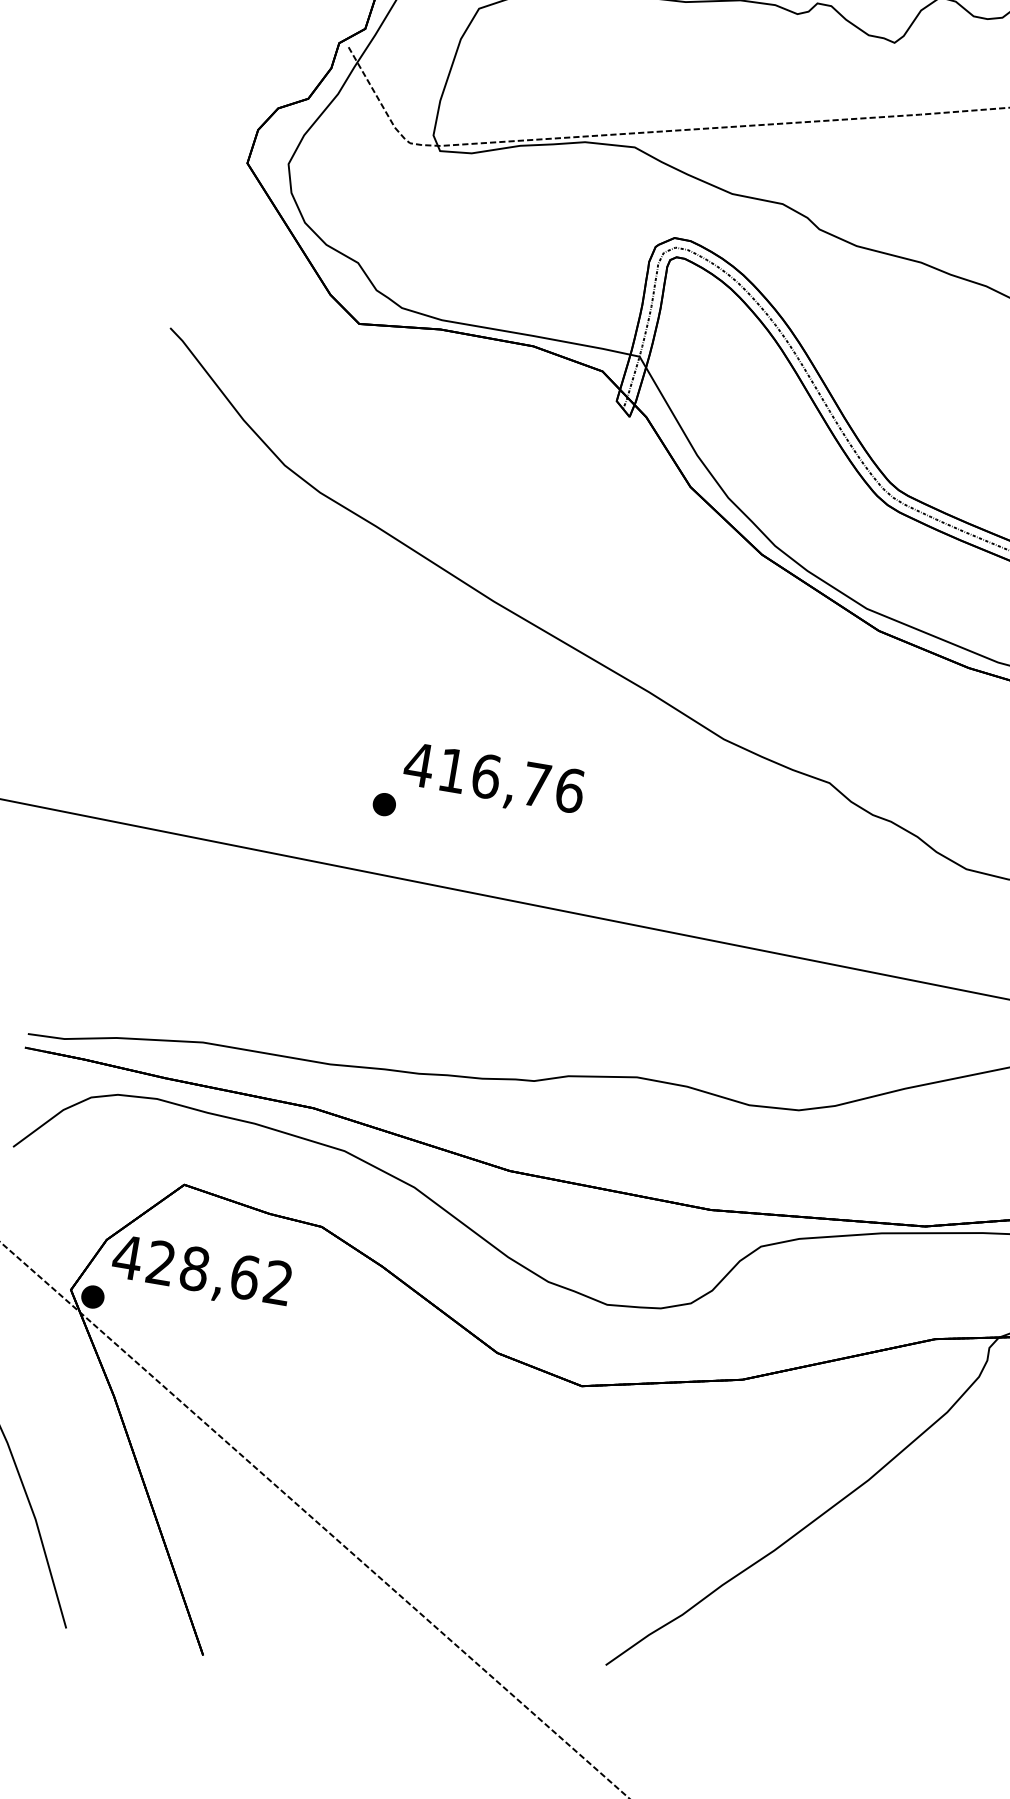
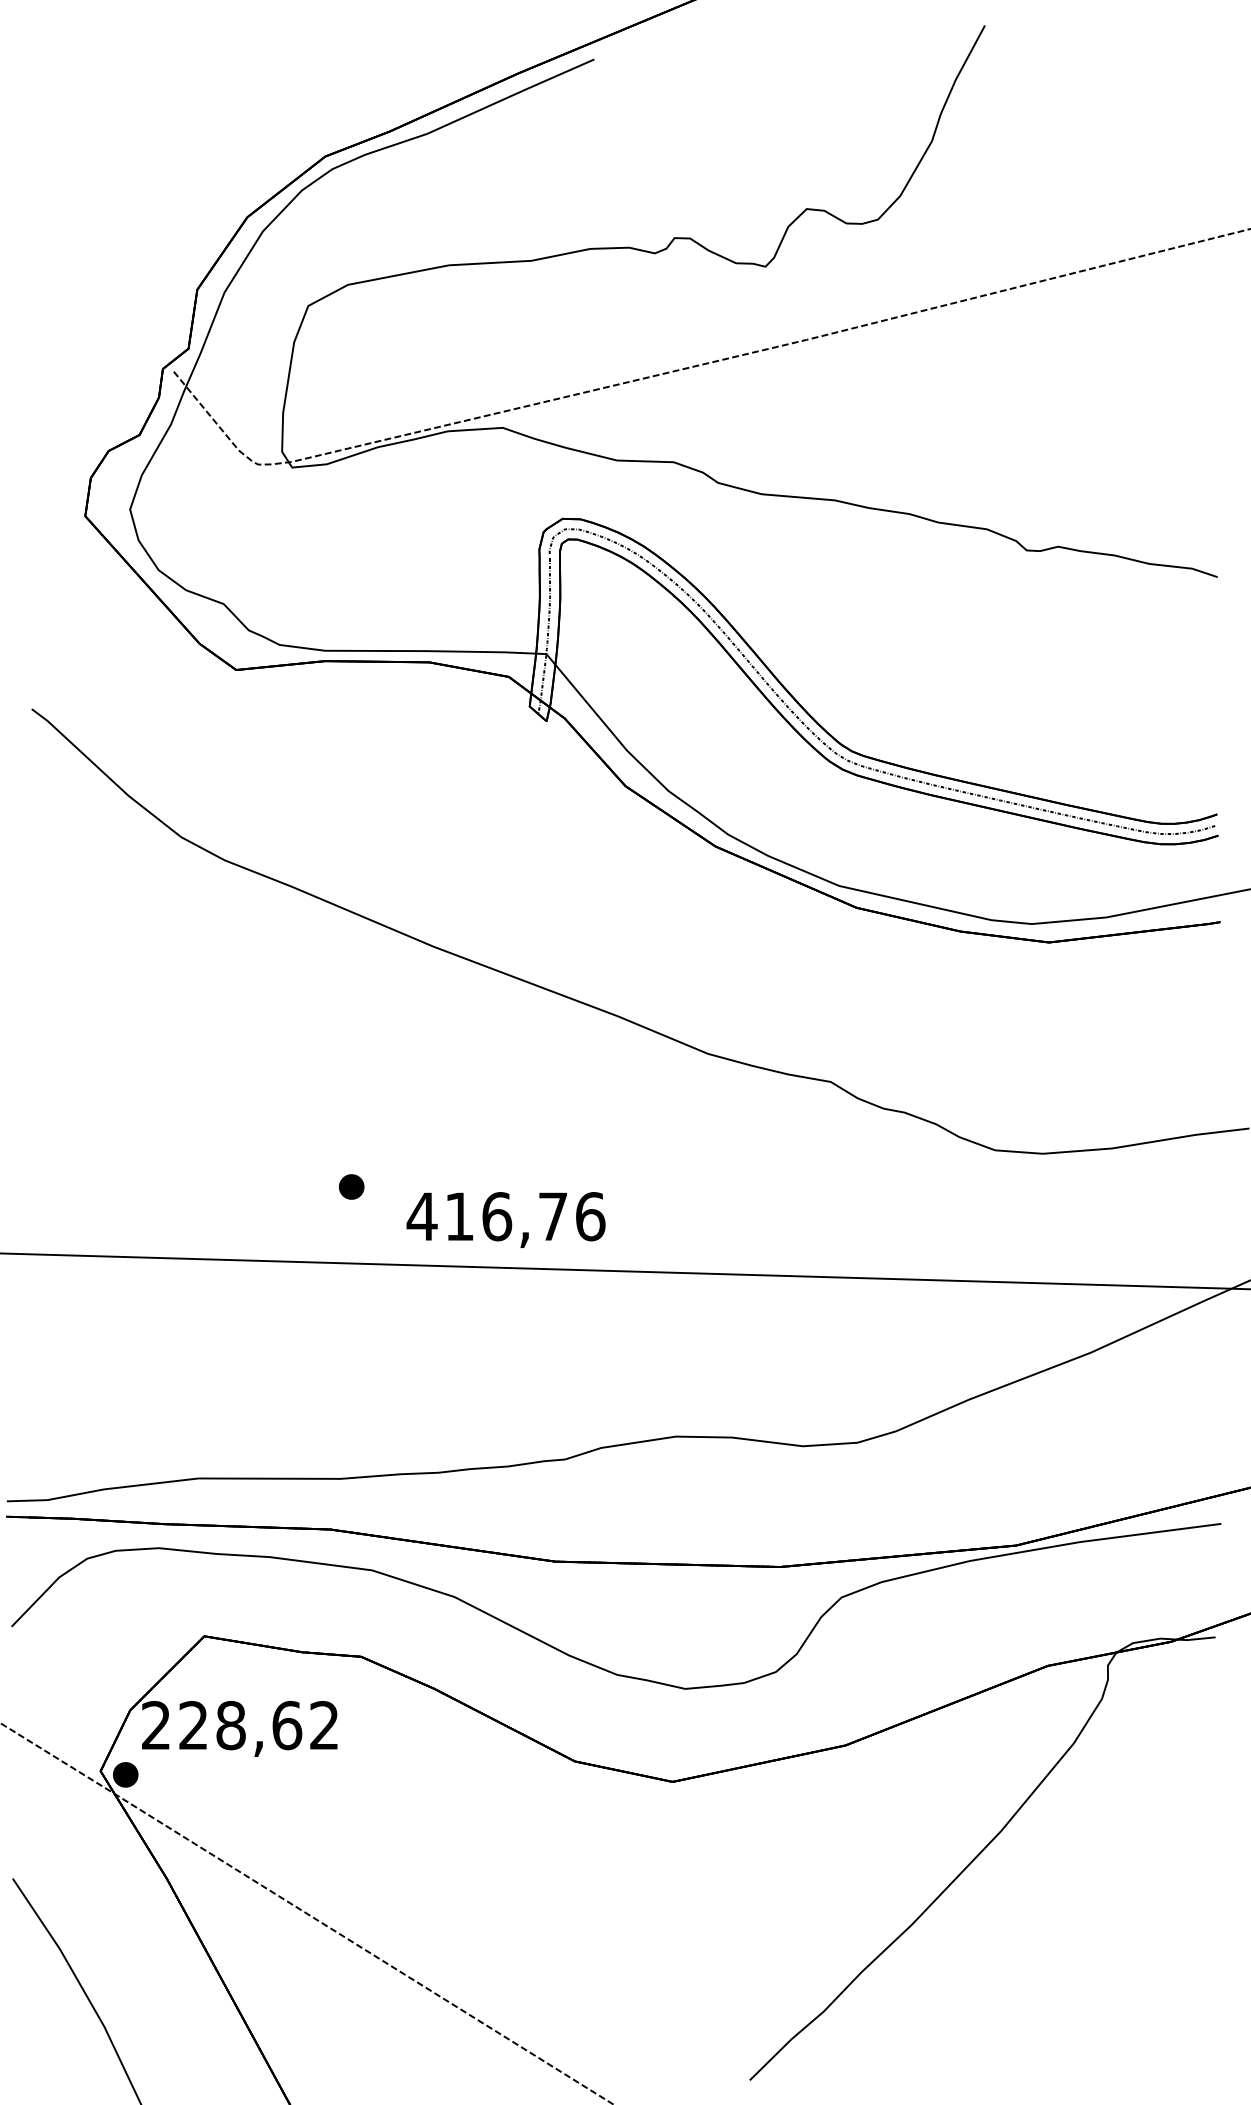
text: (493, 780) -> (505, 1219), moved
text: (127, 1256) -> (155, 1724), 428,62 -> 228,62

